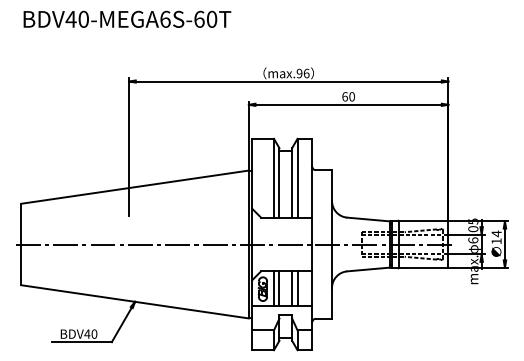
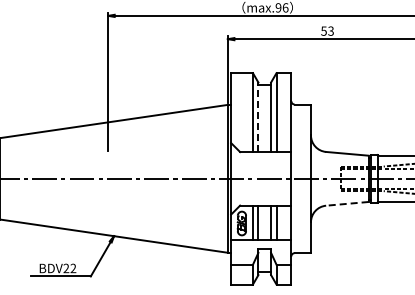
text: (348, 96) -> (327, 30), 60 -> 53
line: (279, 183) -> (258, 117), solid -> dashed
line: (367, 269) -> (346, 203), solid -> dashed
text: (90, 333) -> (69, 267), BDV40 -> BDV22

